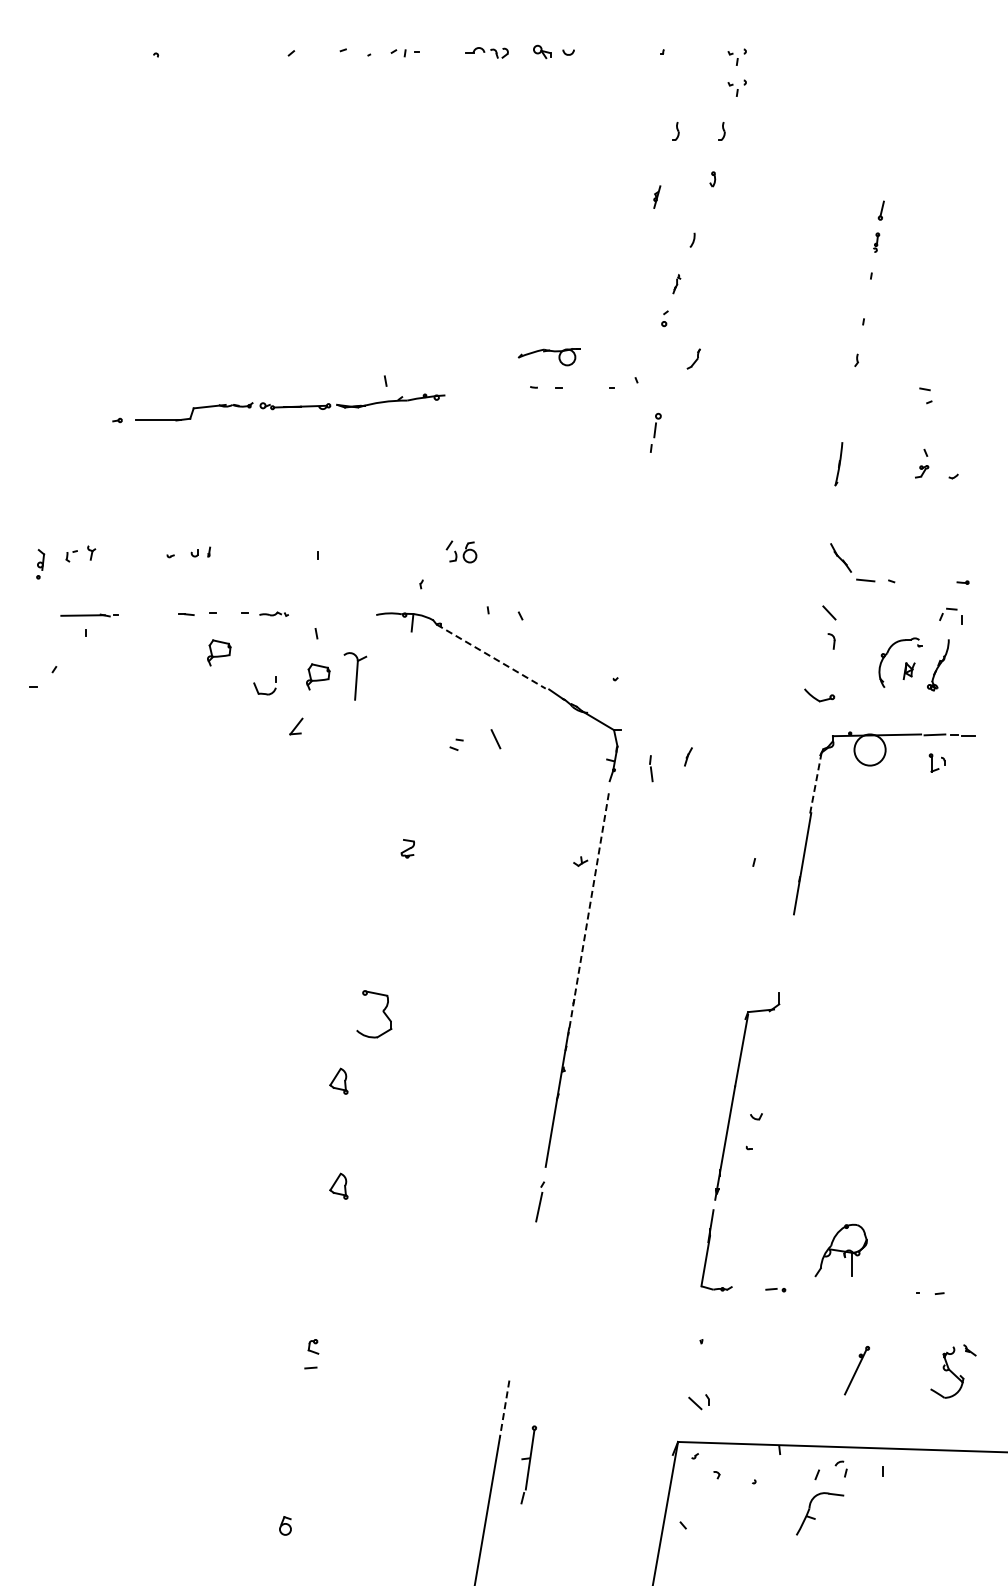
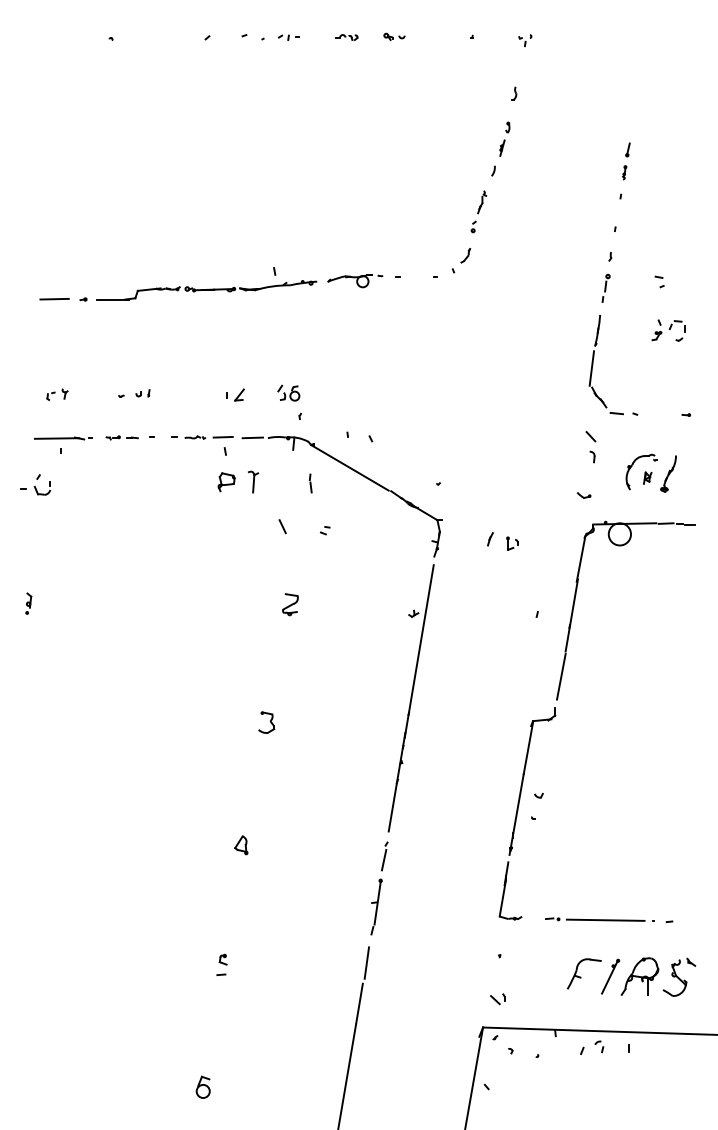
part: (553, 51) -> (394, 36), size x0.71
part: (486, 52) -> (346, 37), size x0.71
part: (736, 87) -> (524, 62), removed
part: (675, 131) -> (481, 93), removed
part: (657, 196) -> (502, 147), moved
part: (676, 283) -> (481, 201), size x1.67
part: (548, 357) -> (349, 281), moved
part: (693, 358) -> (465, 255), moved
line: (76, 419) -> (54, 298), added
part: (655, 432) -> (605, 288), moved
line: (830, 517) -> (591, 368), added
part: (461, 551) -> (288, 392), moved
part: (40, 564) -> (28, 603), moved
line: (313, 613) -> (223, 437), added
part: (158, 614) -> (112, 437), added
line: (354, 614) -> (252, 437), added
part: (89, 615) -> (63, 438), size x1.43
part: (950, 615) -> (677, 325), moved
part: (219, 652) -> (156, 464), removed
line: (491, 656) -> (350, 467), dashed -> solid
part: (355, 676) -> (253, 481), size x0.62
part: (262, 692) -> (40, 493), moved
part: (819, 694) -> (583, 494), size x0.62
part: (296, 726) -> (239, 395), moved
line: (495, 739) -> (282, 526), moved
part: (936, 762) -> (511, 543), moved
line: (651, 768) -> (310, 483), moved
line: (815, 784) -> (581, 558), dashed -> solid
part: (407, 848) -> (290, 604), size x1.67
line: (588, 914) -> (419, 651), dashed -> solid
line: (787, 949) -> (561, 676), added
part: (373, 1013) -> (265, 722), size x0.62
part: (338, 1080) -> (241, 769), removed
part: (840, 1250) -> (639, 976), moved
line: (849, 1291) -> (605, 920), added
line: (515, 1351) -> (367, 963), added
line: (504, 1409) -> (359, 1004), dashed -> solid
part: (528, 1464) -> (376, 906), moved
part: (815, 1518) -> (581, 977), moved
part: (285, 1525) -> (203, 1087), size x1.67

